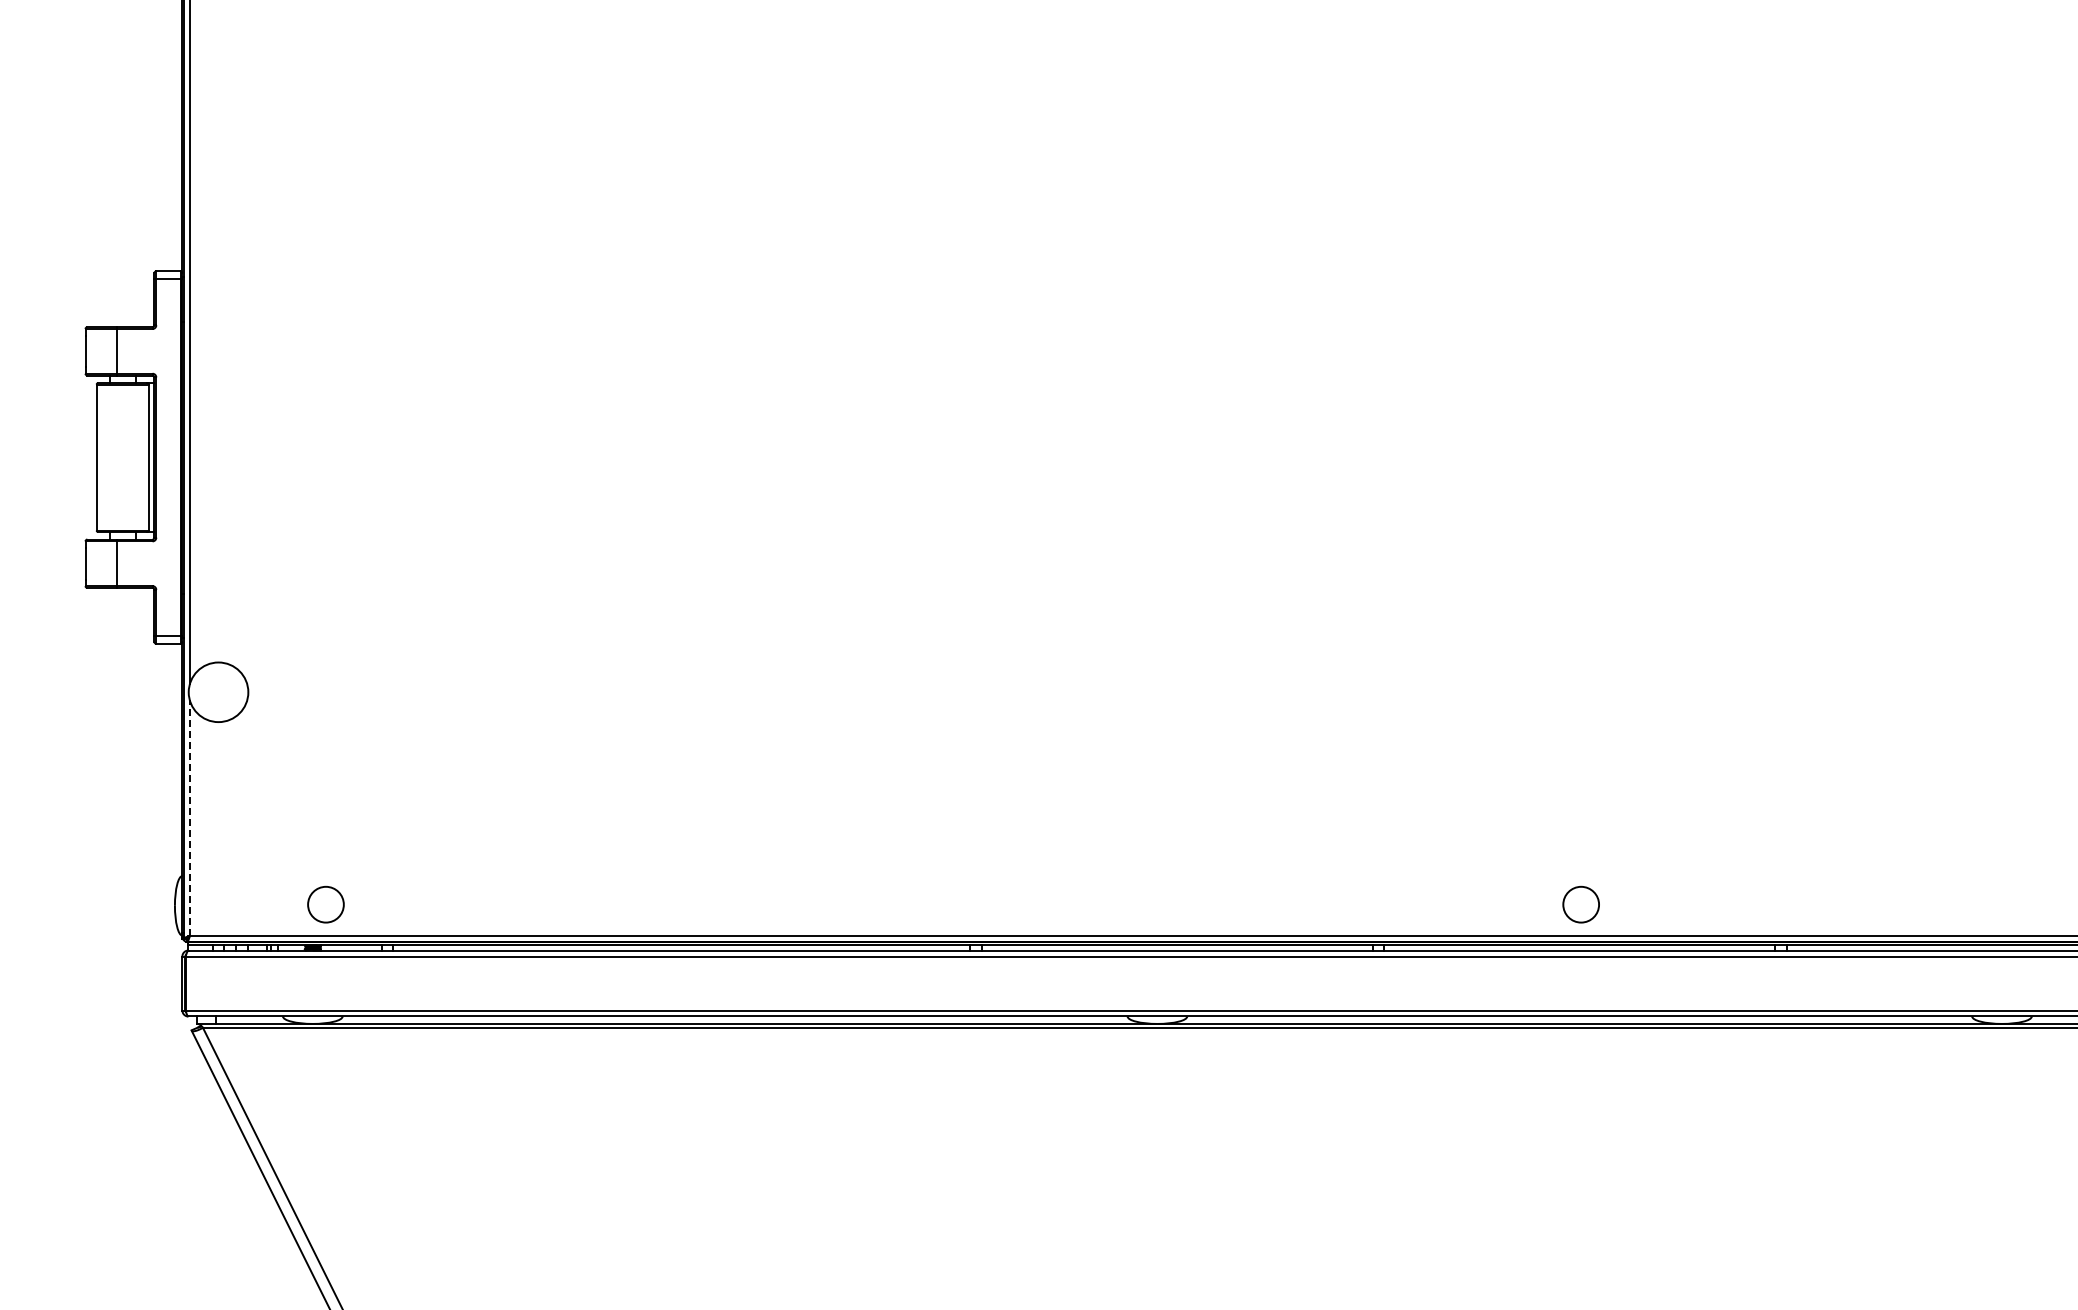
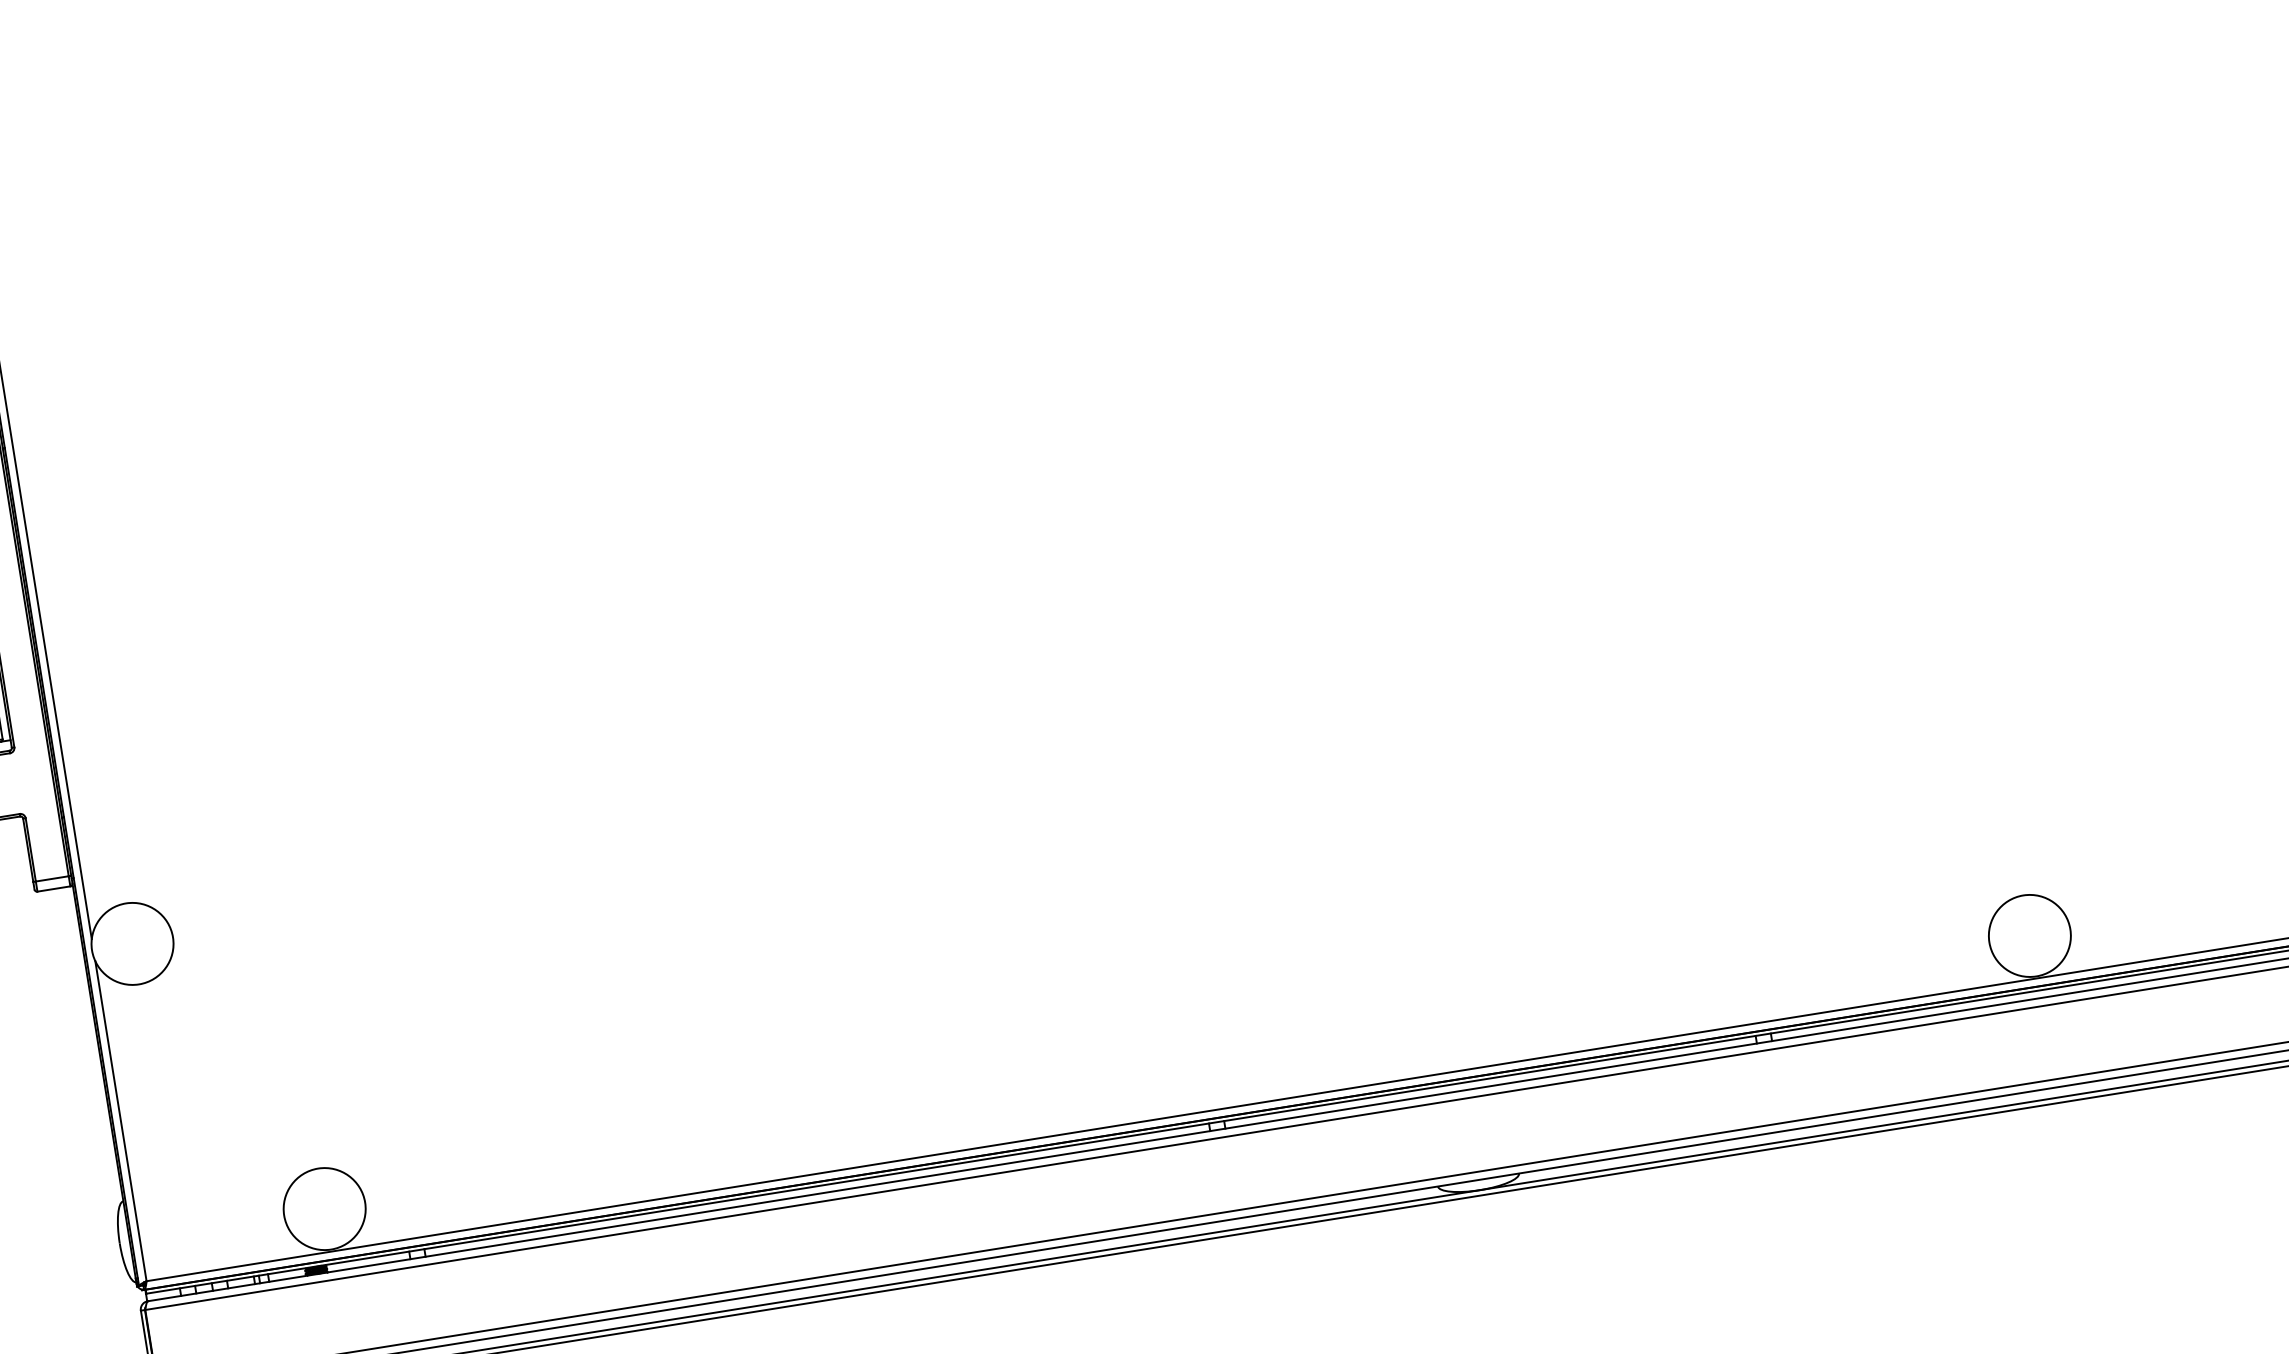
line: (189, 818) -> (120, 1121), dashed -> solid
circle: (325, 904) -> (323, 1208), size x1.67
circle: (1581, 904) -> (2030, 935), size x1.67

